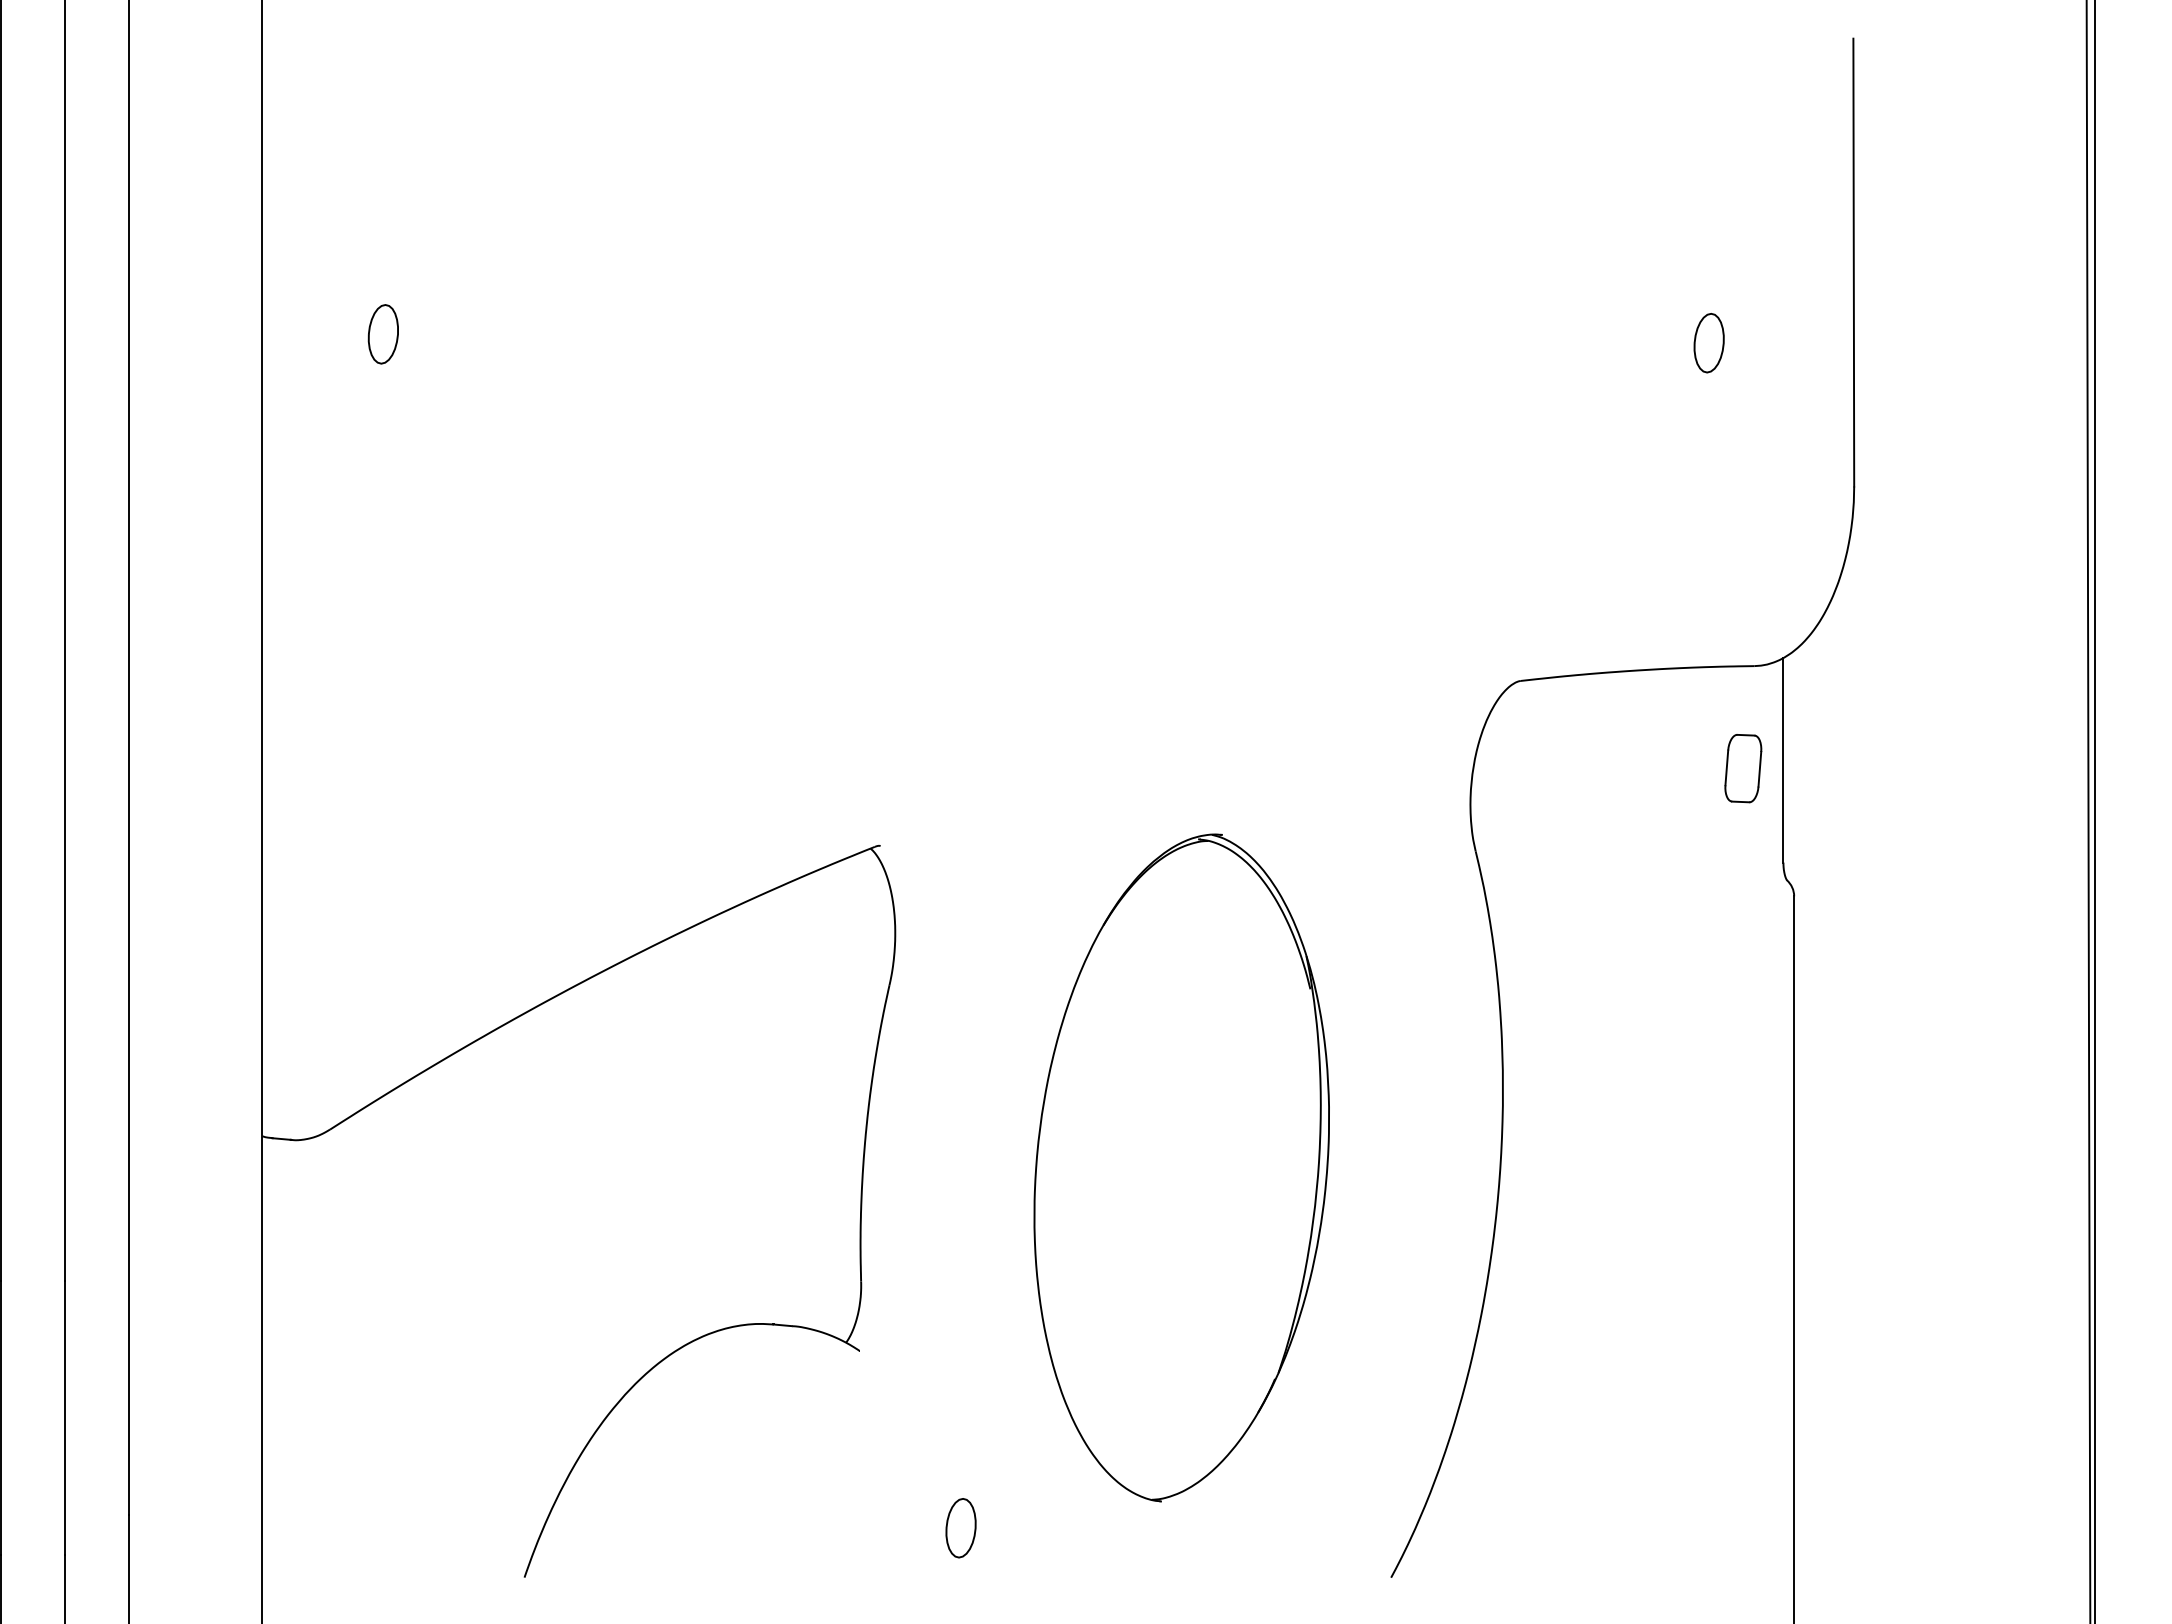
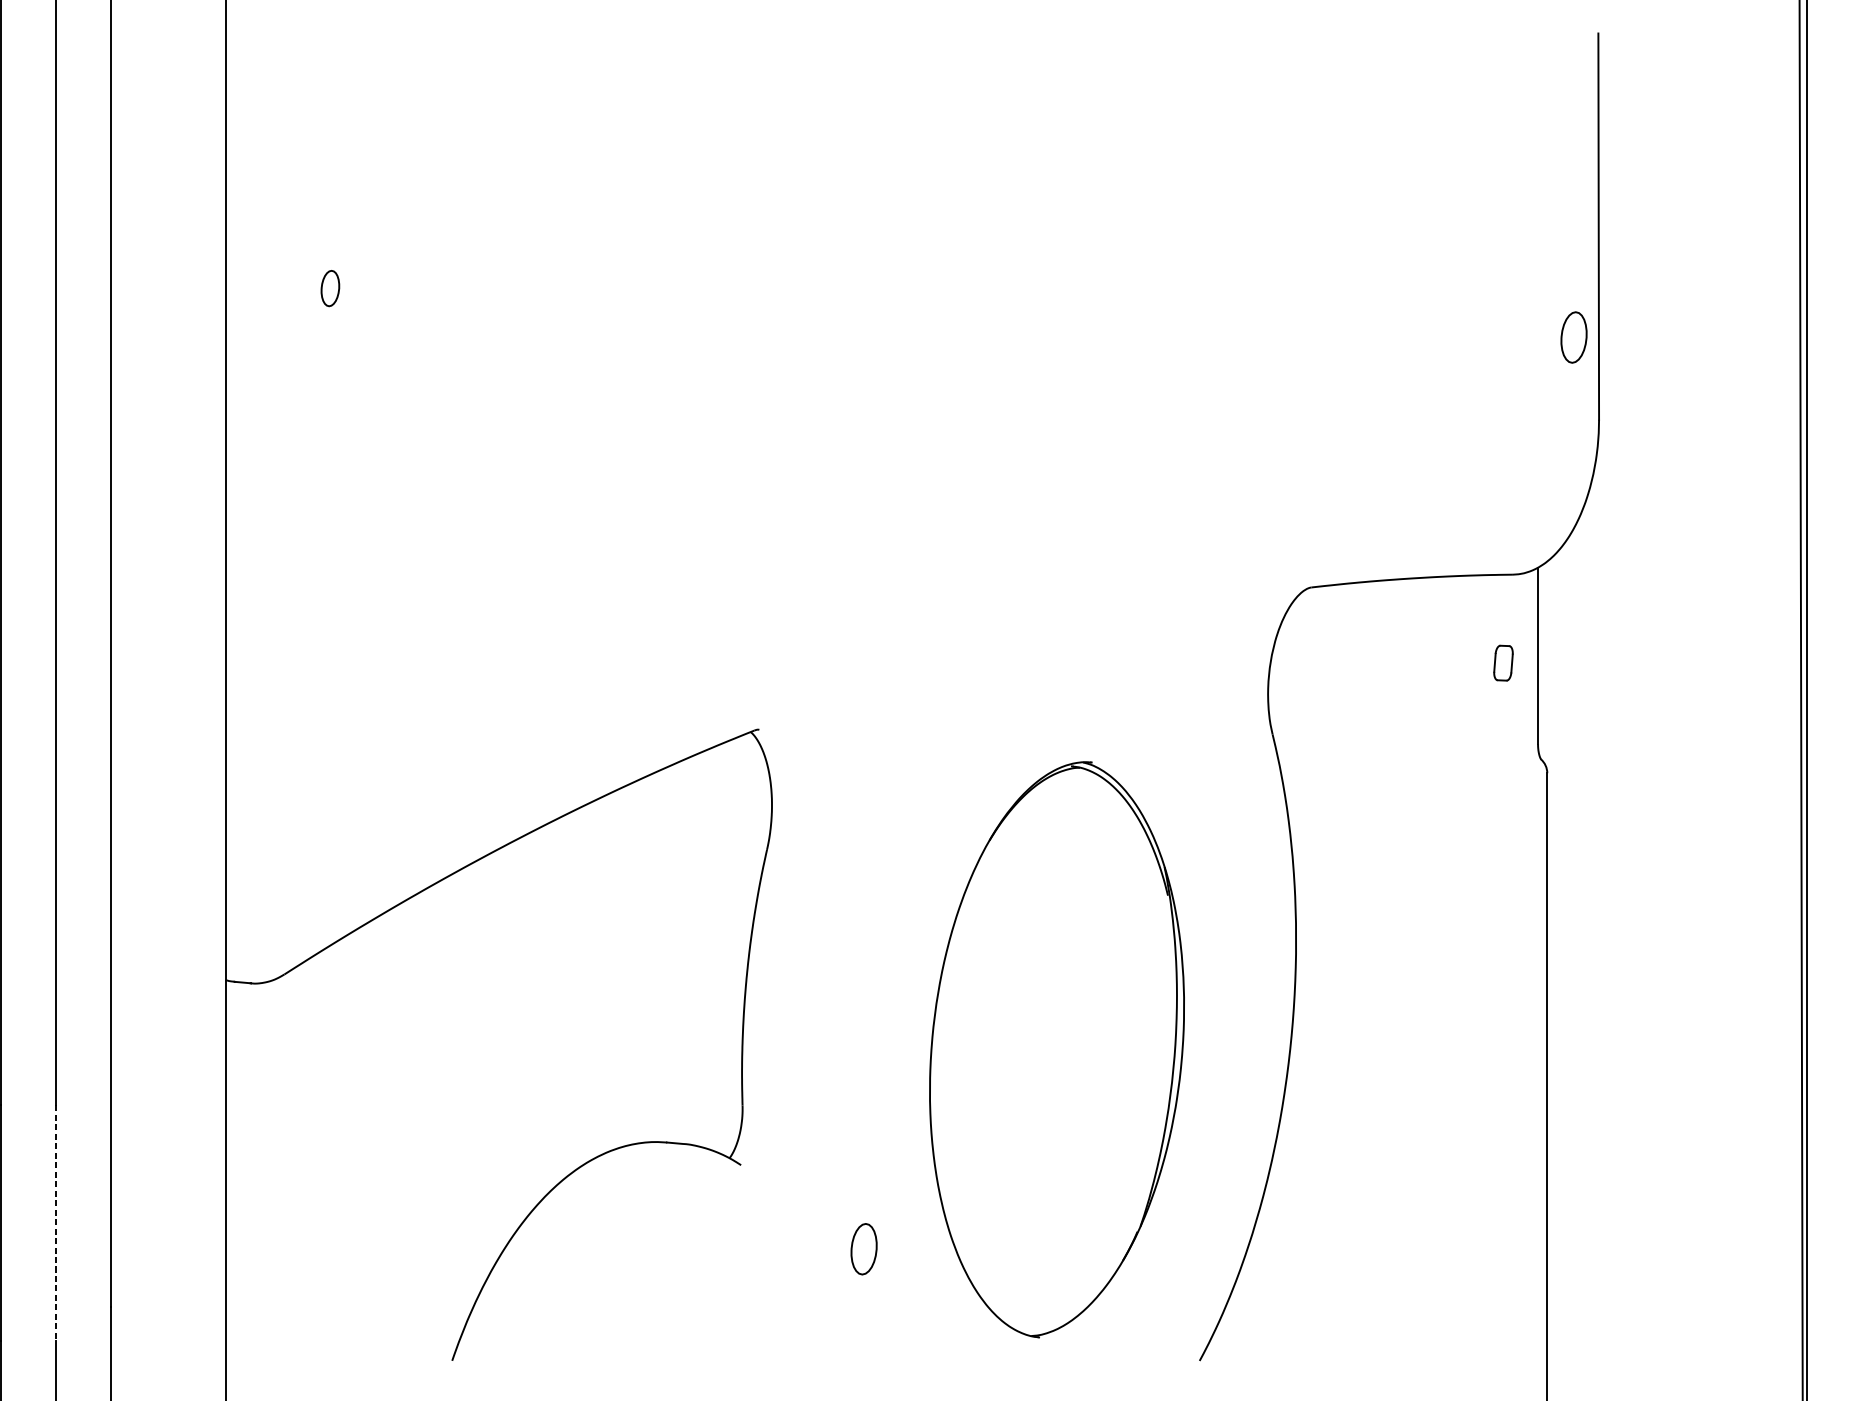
part: (382, 334) -> (329, 288), size x0.7
part: (1708, 343) -> (1573, 337), moved
part: (1743, 768) -> (1503, 662), size x0.6
part: (1181, 1167) -> (1056, 1049), moved
line: (65, 1418) -> (56, 1223), solid -> dashed
part: (960, 1528) -> (863, 1249), moved

